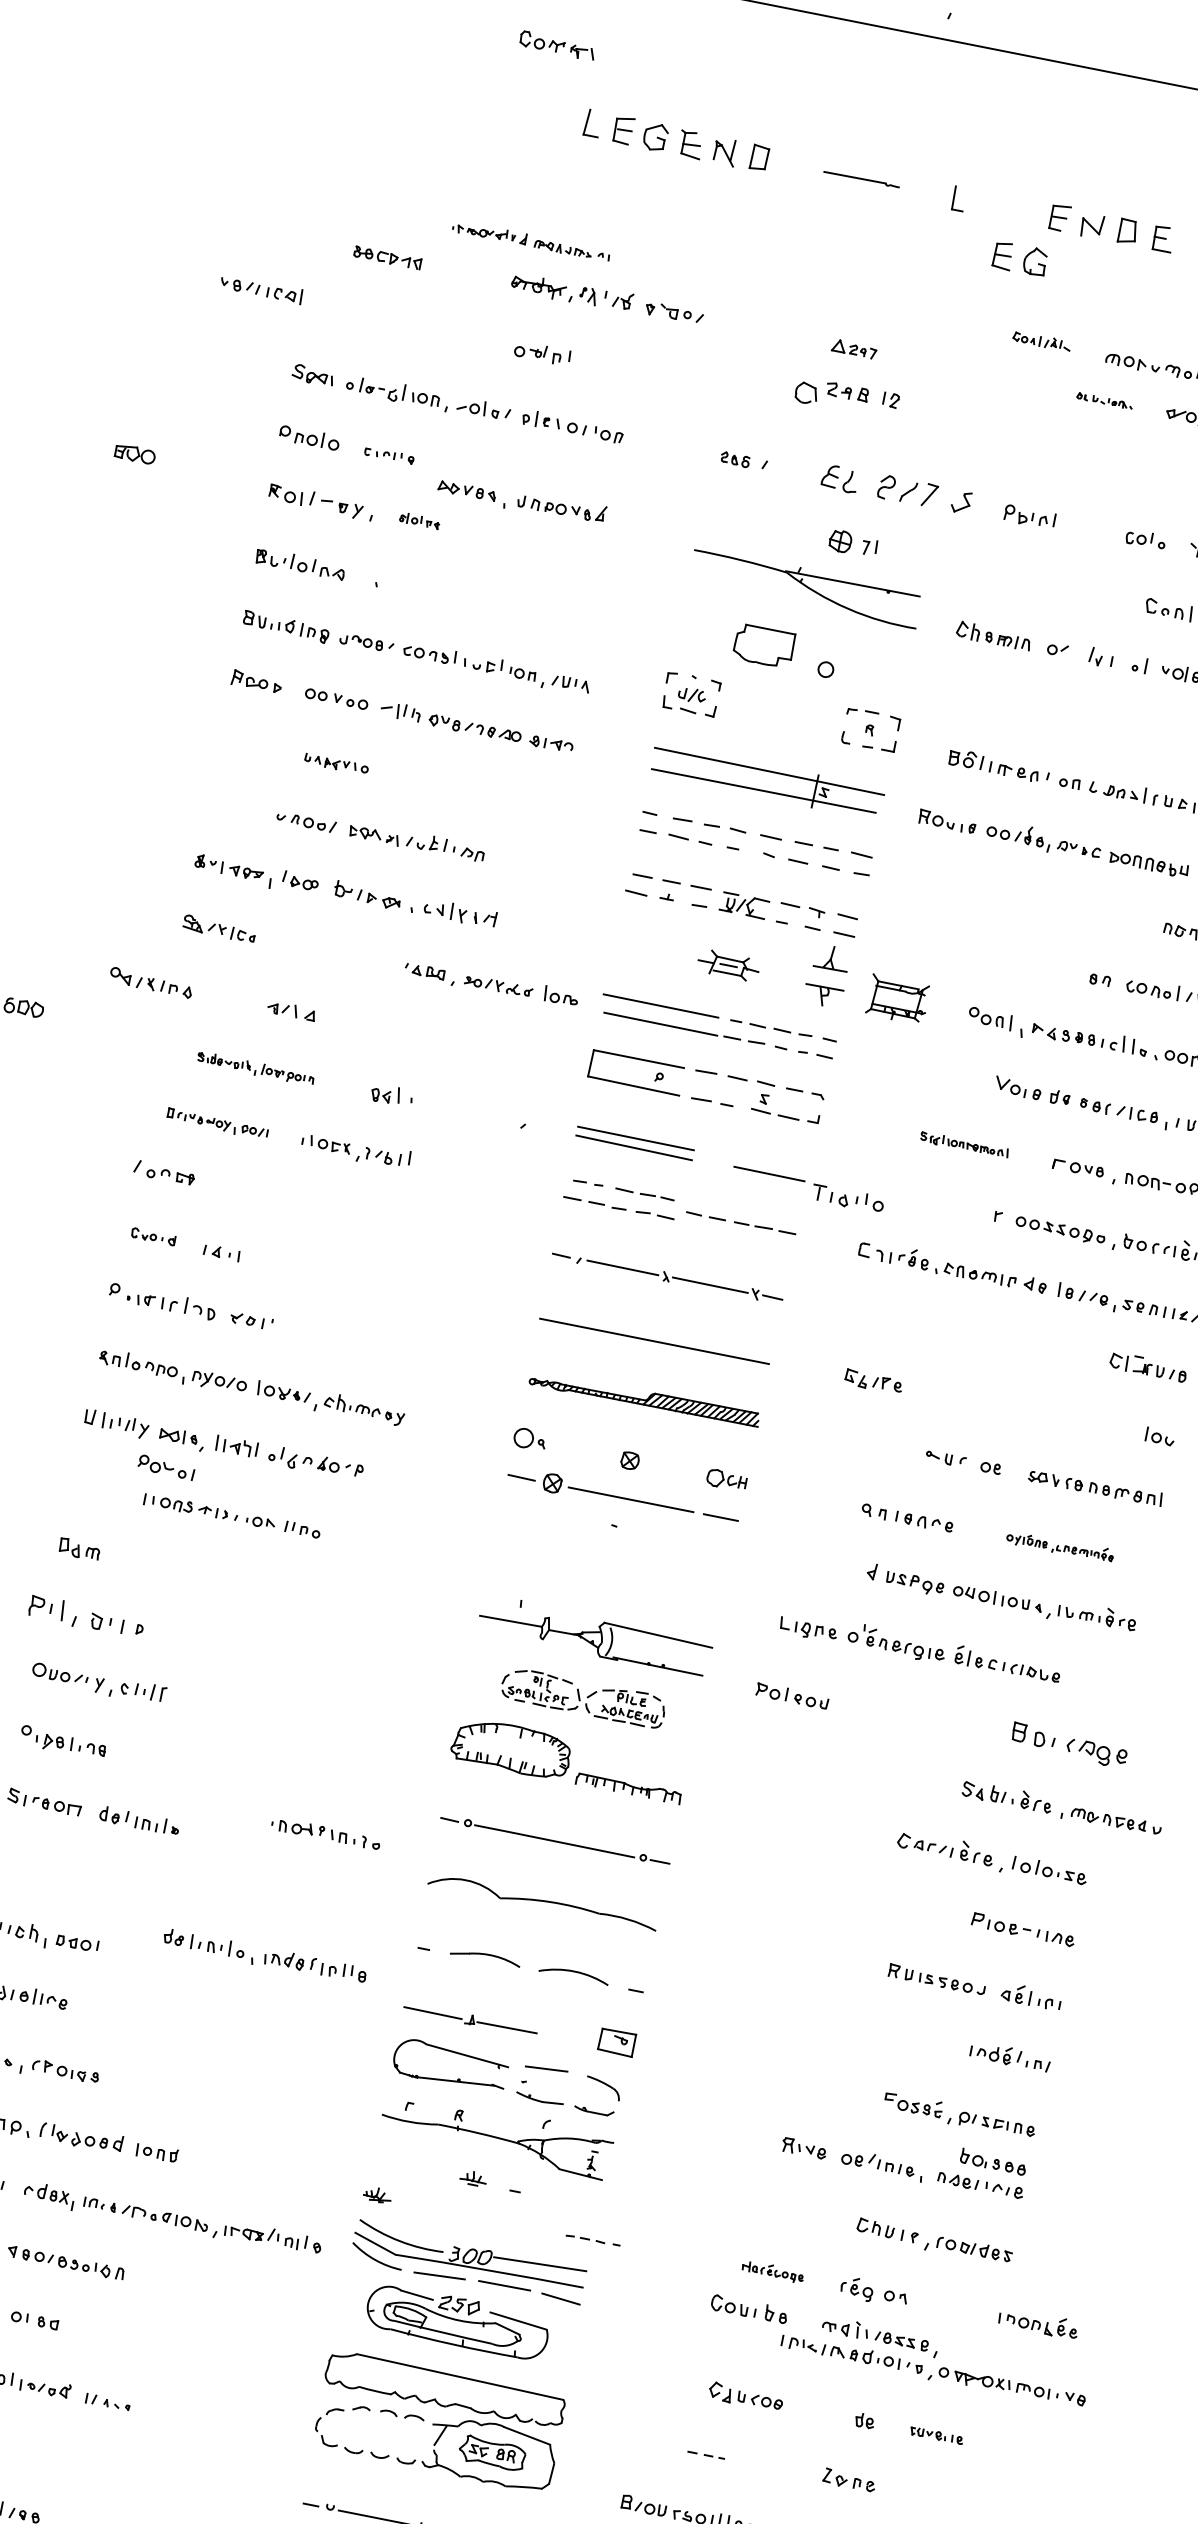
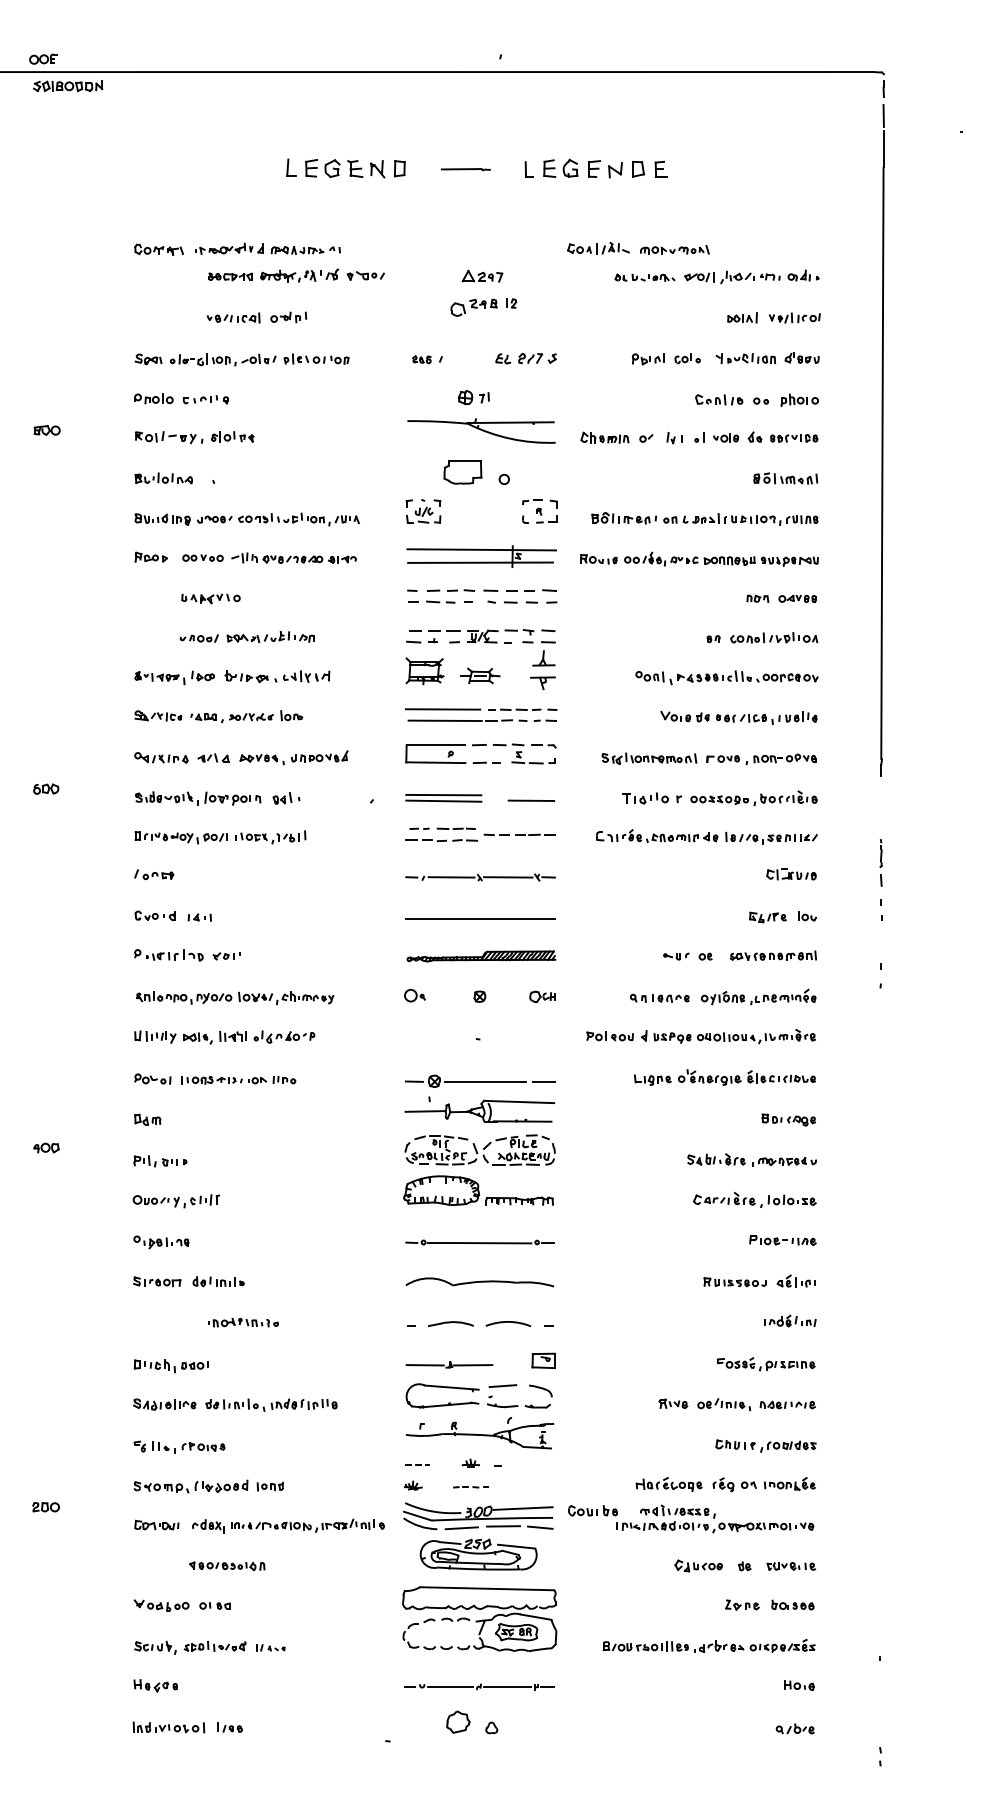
part: (556, 45) -> (158, 249), moved
part: (530, 240) -> (267, 248), size x1.43
part: (388, 257) -> (230, 276), moved
part: (1020, 257) -> (560, 167), moved
part: (261, 288) -> (233, 317), moved
part: (1042, 340) -> (598, 247), size x1.67
part: (854, 348) -> (482, 275), size x1.43
part: (1104, 400) -> (644, 277), size x1.67
part: (389, 454) -> (205, 399), size x1.43
part: (895, 489) -> (525, 358), size x0.62
part: (521, 500) -> (293, 757), moved
part: (1028, 517) -> (647, 359), moved
part: (419, 520) -> (232, 436), size x1.67
part: (852, 543) -> (473, 397), moved
part: (335, 763) -> (210, 598), size x1.43
part: (151, 982) -> (161, 757), moved
part: (491, 983) -> (246, 716), moved
part: (897, 999) -> (424, 671), moved
part: (256, 1068) -> (198, 798), size x1.67
part: (216, 1123) -> (180, 837), size x1.43
part: (964, 1144) -> (649, 758), size x1.67
part: (848, 1198) -> (645, 798), moved
part: (152, 1235) -> (154, 915), size x1.43
part: (872, 1381) -> (767, 917), moved
part: (166, 1466) -> (152, 1078), moved
part: (624, 1496) -> (480, 1080), moved
part: (1060, 1545) -> (758, 996), size x1.67
part: (86, 1617) -> (160, 1161), size x0.71
part: (919, 1647) -> (724, 1077), moved
part: (582, 1696) -> (479, 1149), size x1.43
part: (791, 1696) -> (609, 1036), moved
part: (1069, 1744) -> (788, 1119), size x0.71
part: (1061, 1807) -> (751, 1159), moved
part: (326, 1833) -> (243, 1322), moved
part: (265, 1956) -> (271, 1404), moved
part: (992, 2161) -> (792, 1604), moved
part: (592, 2240) -> (470, 1487), moved
part: (772, 2271) -> (668, 1484), size x1.67
part: (1038, 2322) -> (789, 1483), moved
part: (899, 2351) -> (691, 1518), moved
part: (745, 2396) -> (698, 1565), moved
part: (936, 2435) -> (791, 1566), size x1.43
line: (707, 2454) -> (417, 1464), moved

